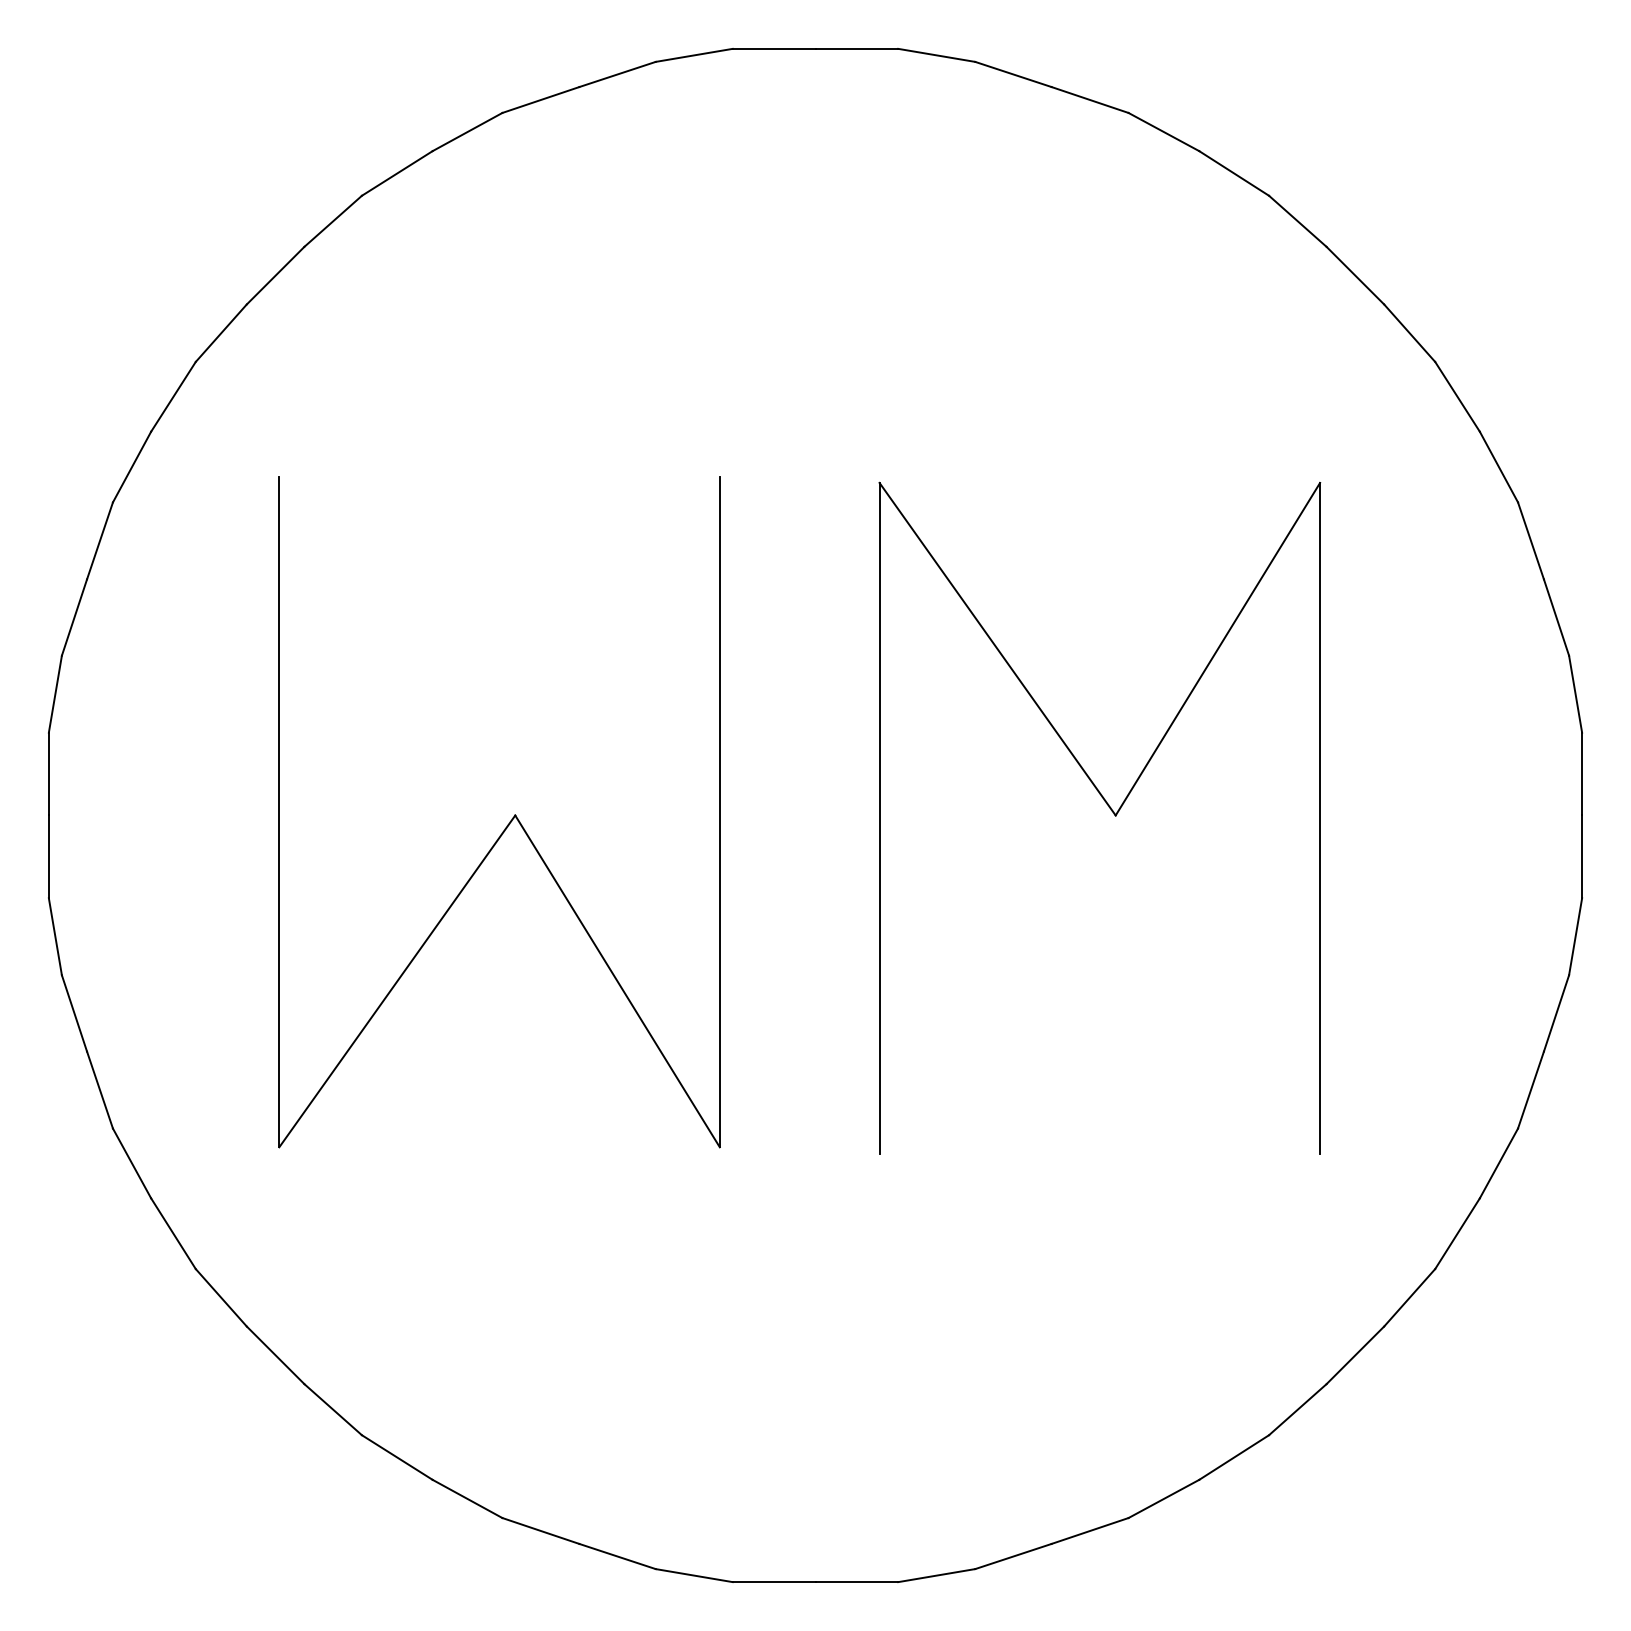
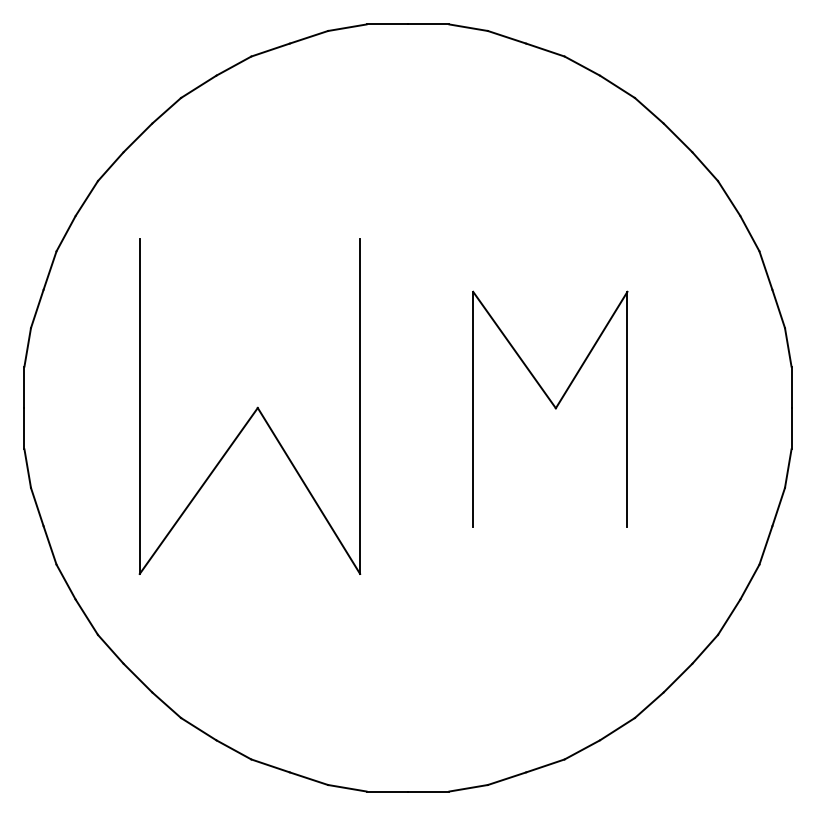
part: (1100, 816) -> (550, 408), size x0.7

